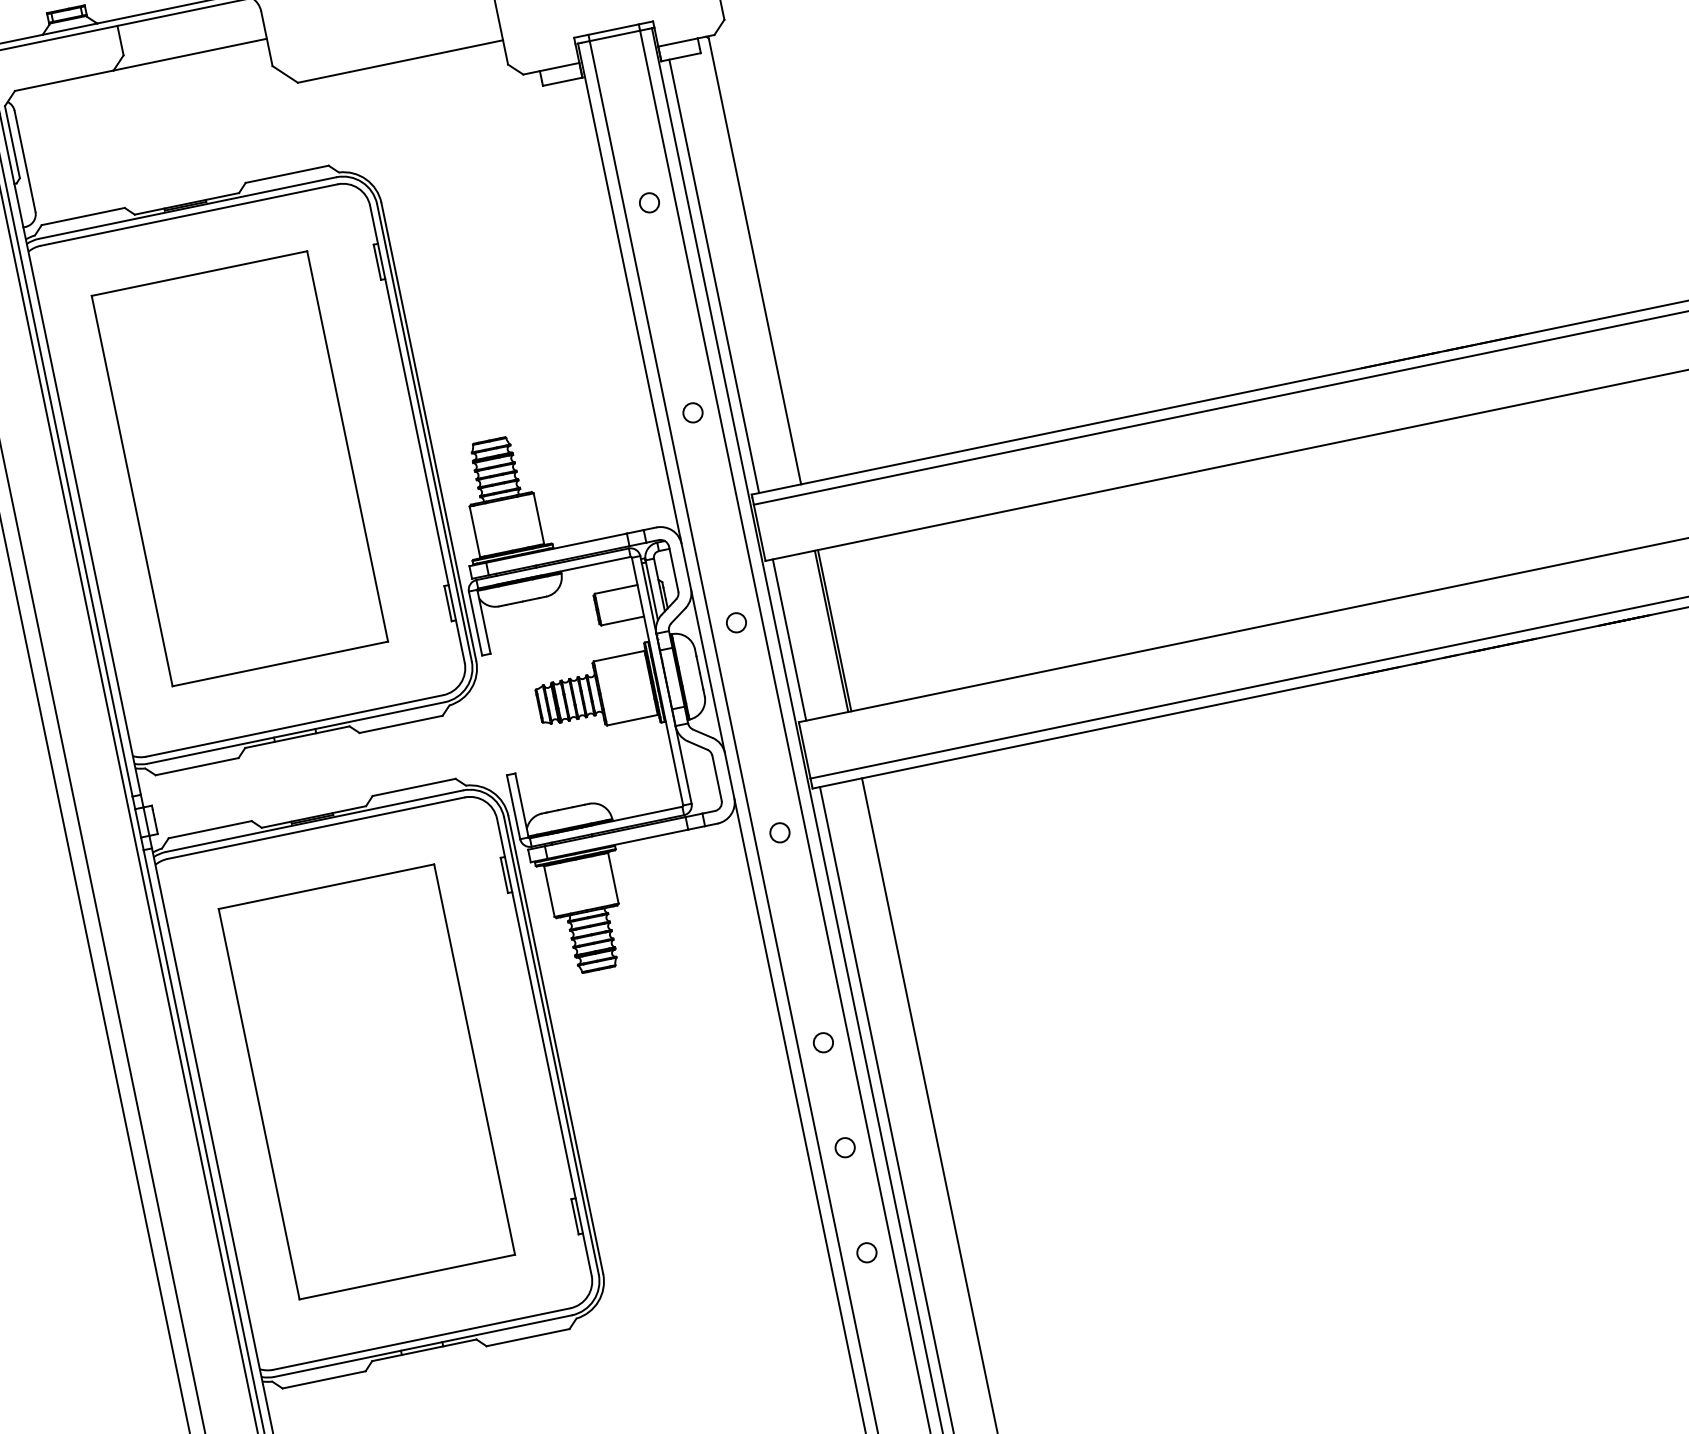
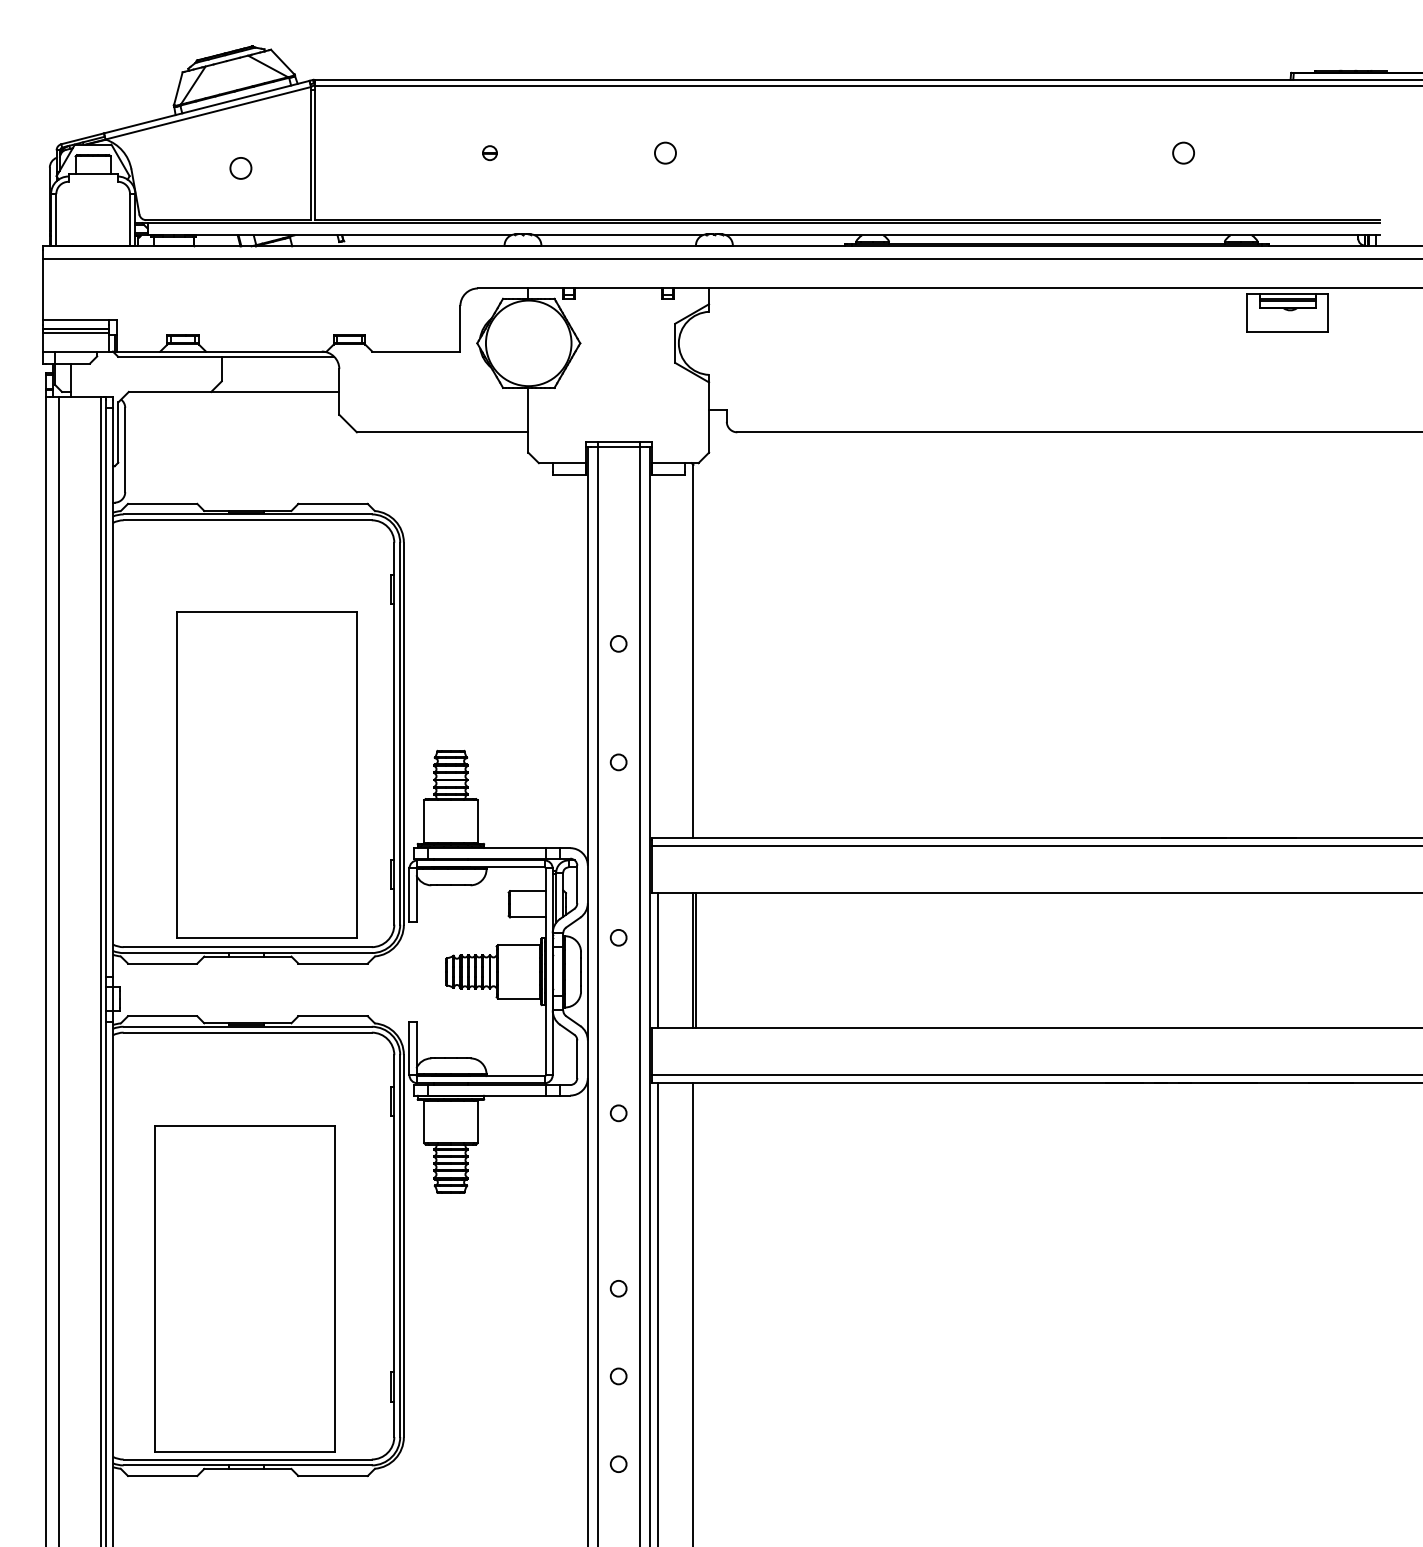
circle: (649, 202) -> (618, 643), moved
line: (714, 276) -> (658, 656), removed
part: (238, 468) -> (266, 774), moved
part: (365, 1081) -> (244, 1288), moved

